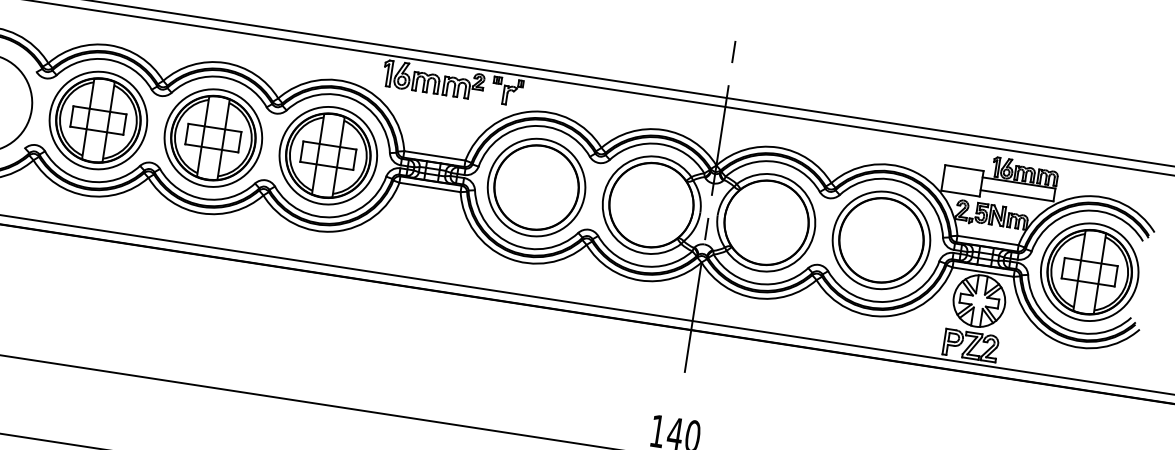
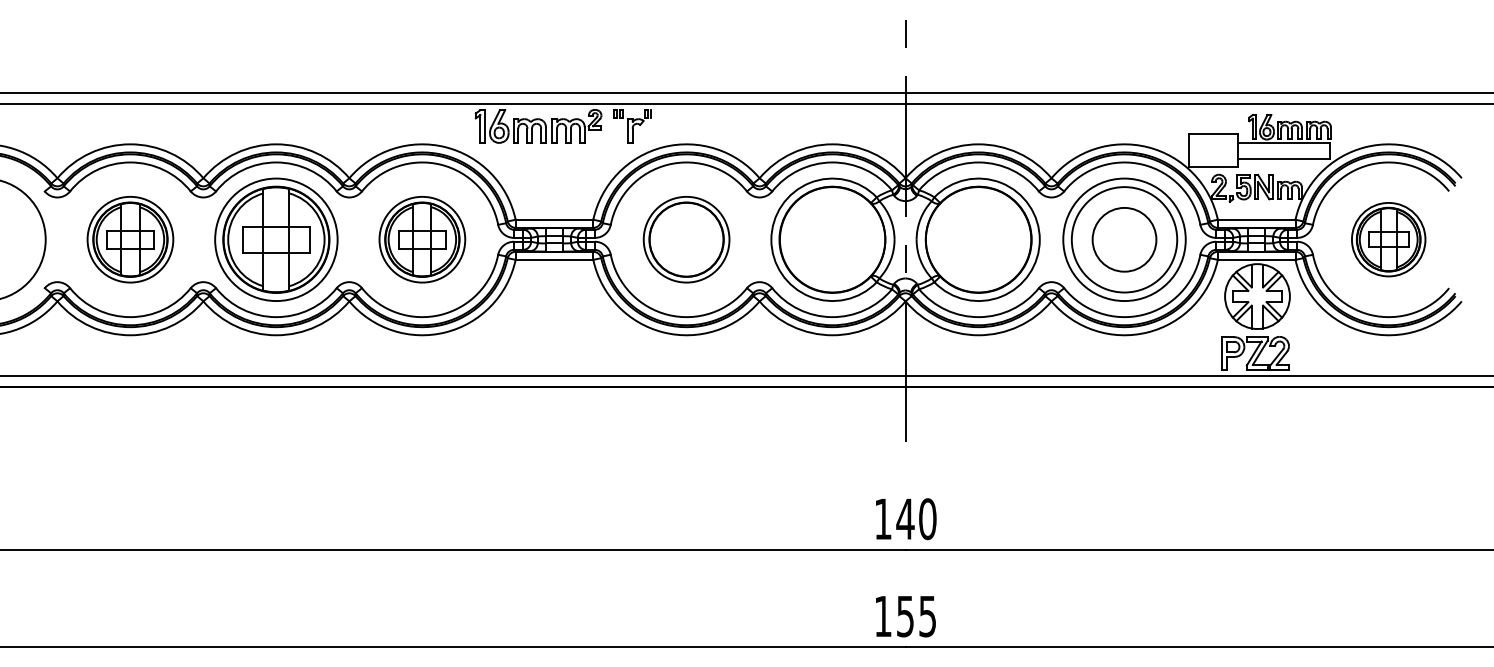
part: (98, 120) -> (130, 239), size x0.7
part: (328, 155) -> (422, 239), size x0.7
part: (536, 187) -> (686, 239), size x0.7
circle: (881, 240) -> (1124, 239), size x0.6
part: (1089, 271) -> (1388, 239), size x0.6

